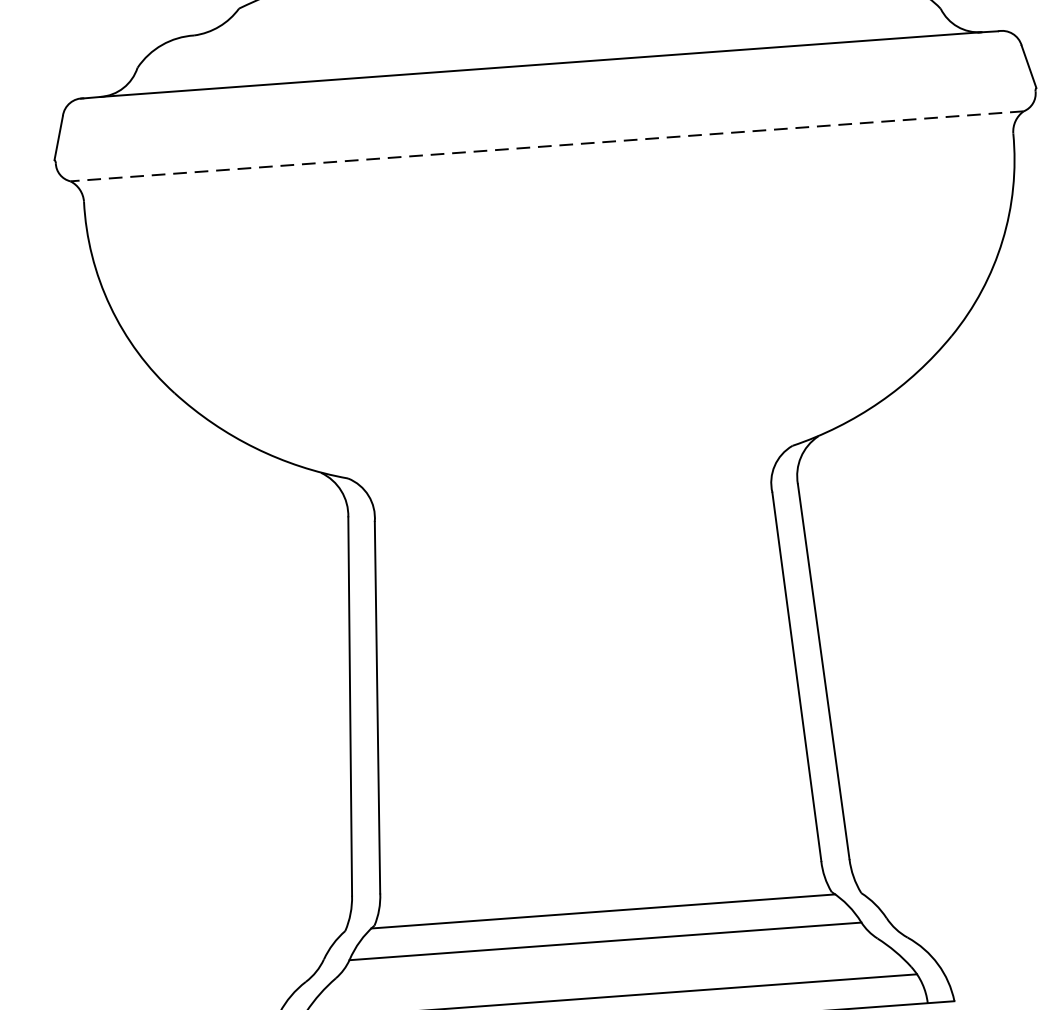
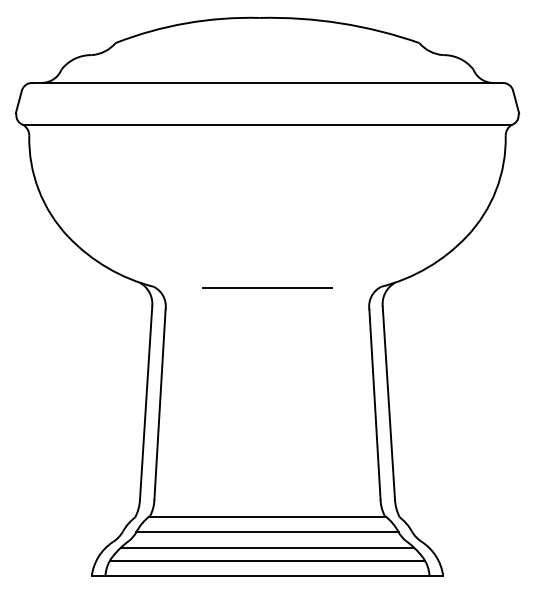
line: (547, 145) -> (267, 124), dashed -> solid
line: (570, 463) -> (267, 287), added
line: (607, 970) -> (267, 547), added

